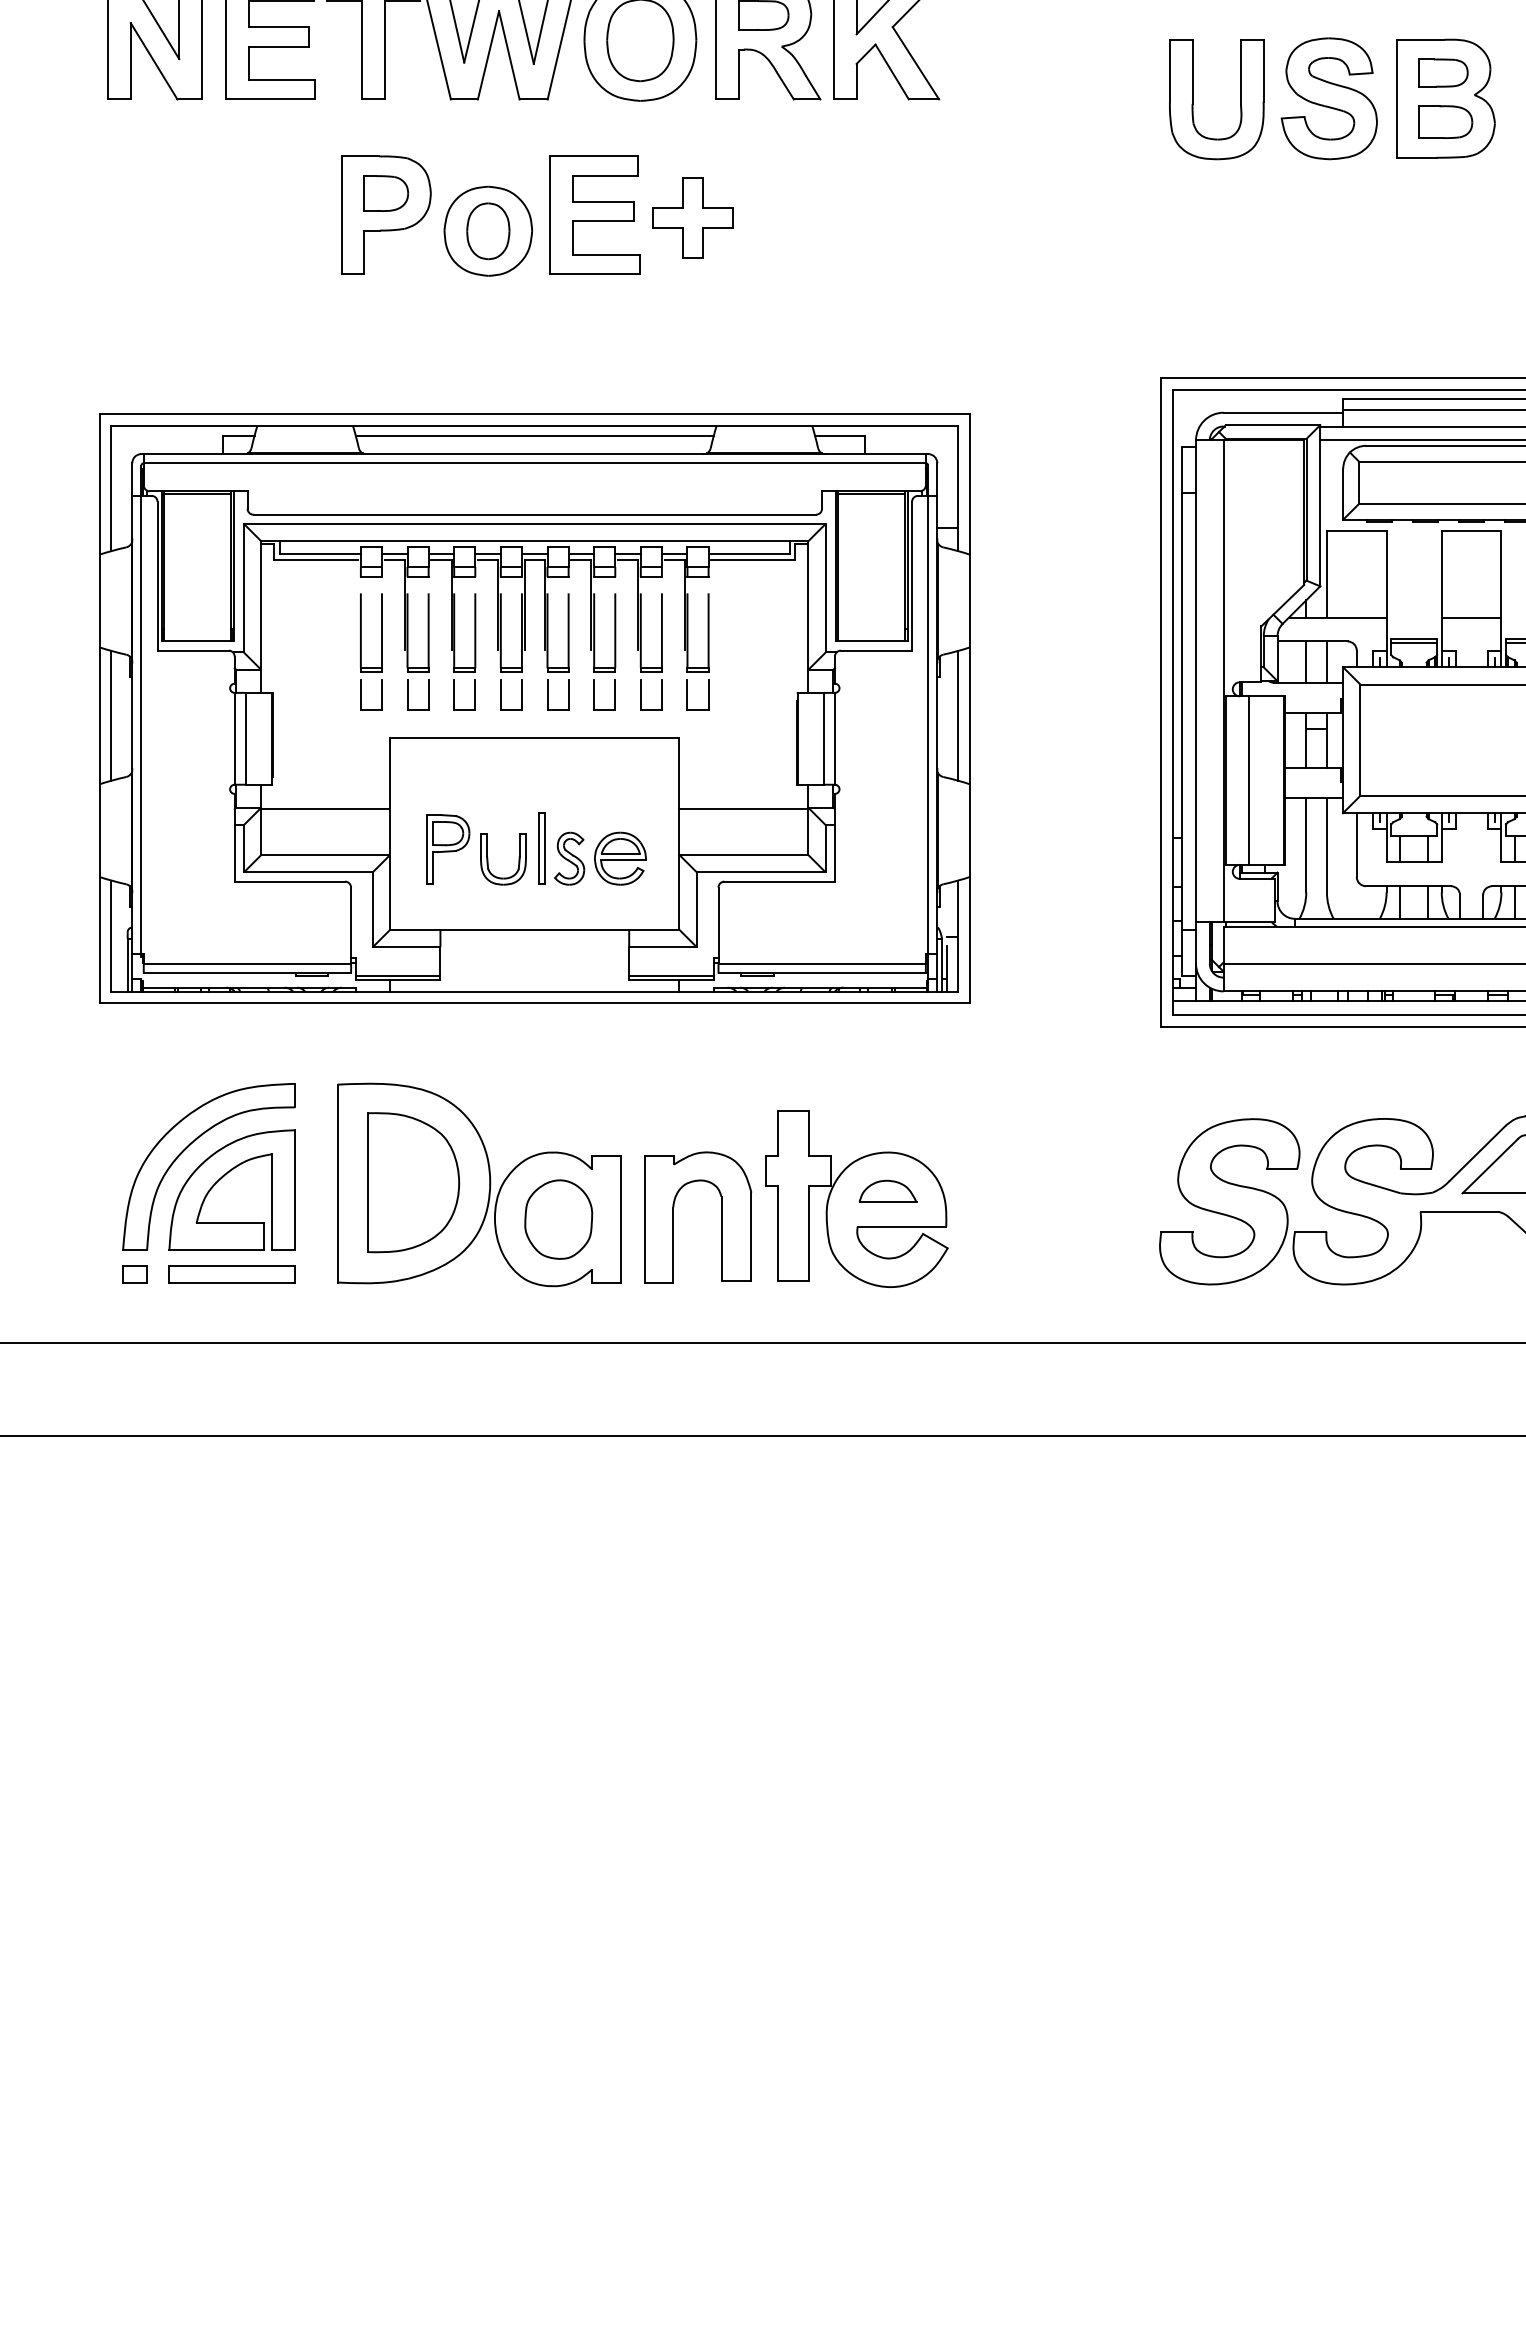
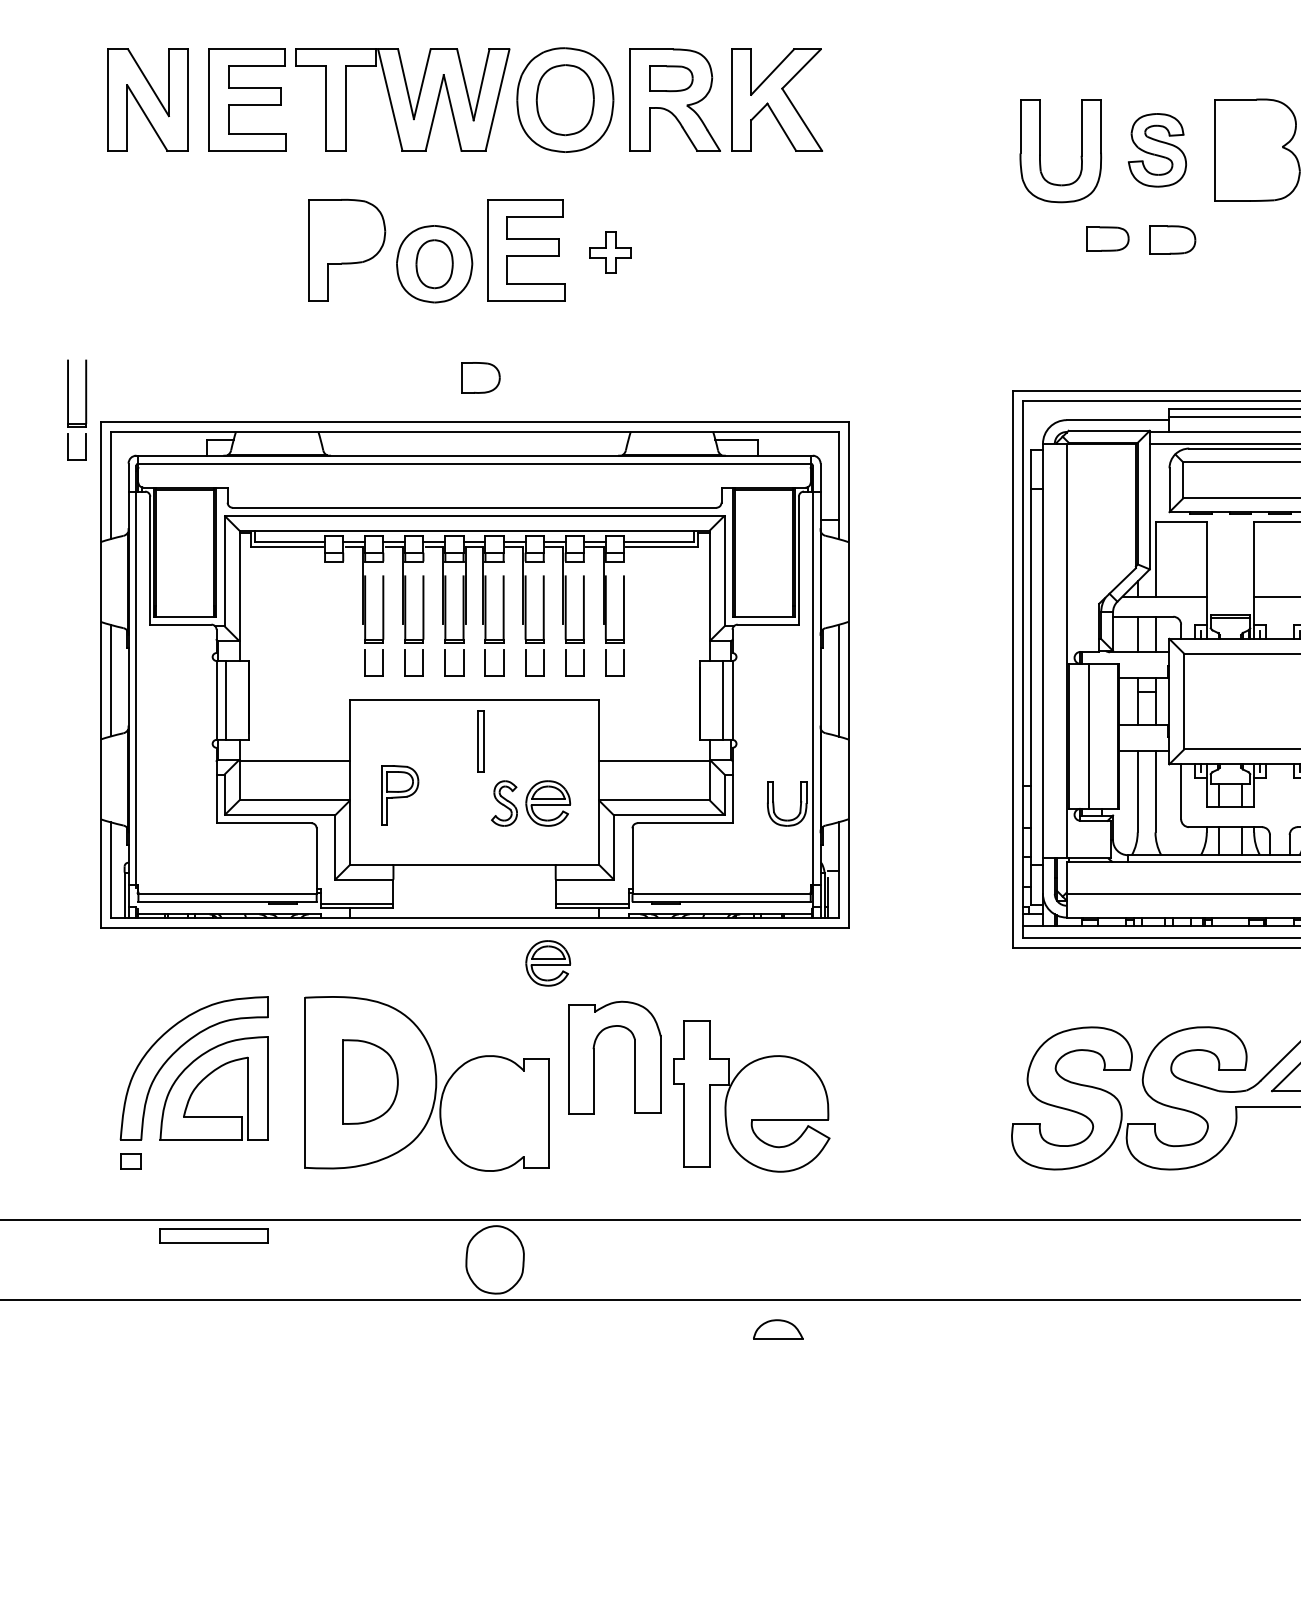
part: (1443, 72) -> (1107, 238), moved
part: (1328, 98) -> (1156, 150), size x0.7
part: (1445, 121) -> (1172, 239), moved
part: (386, 193) -> (481, 377), moved
part: (692, 217) -> (610, 252), size x0.6
line: (534, 435) -> (474, 439), removed
part: (361, 651) -> (68, 409), moved
part: (541, 848) -> (480, 741), moved
part: (488, 859) -> (774, 804), moved
part: (620, 1044) -> (548, 963), added
part: (413, 1182) -> (370, 1081), size x0.7
part: (887, 1190) -> (777, 1328), moved
part: (721, 1217) -> (635, 1057), moved
part: (558, 1219) -> (494, 1259), moved
part: (231, 1274) -> (213, 1235), moved

